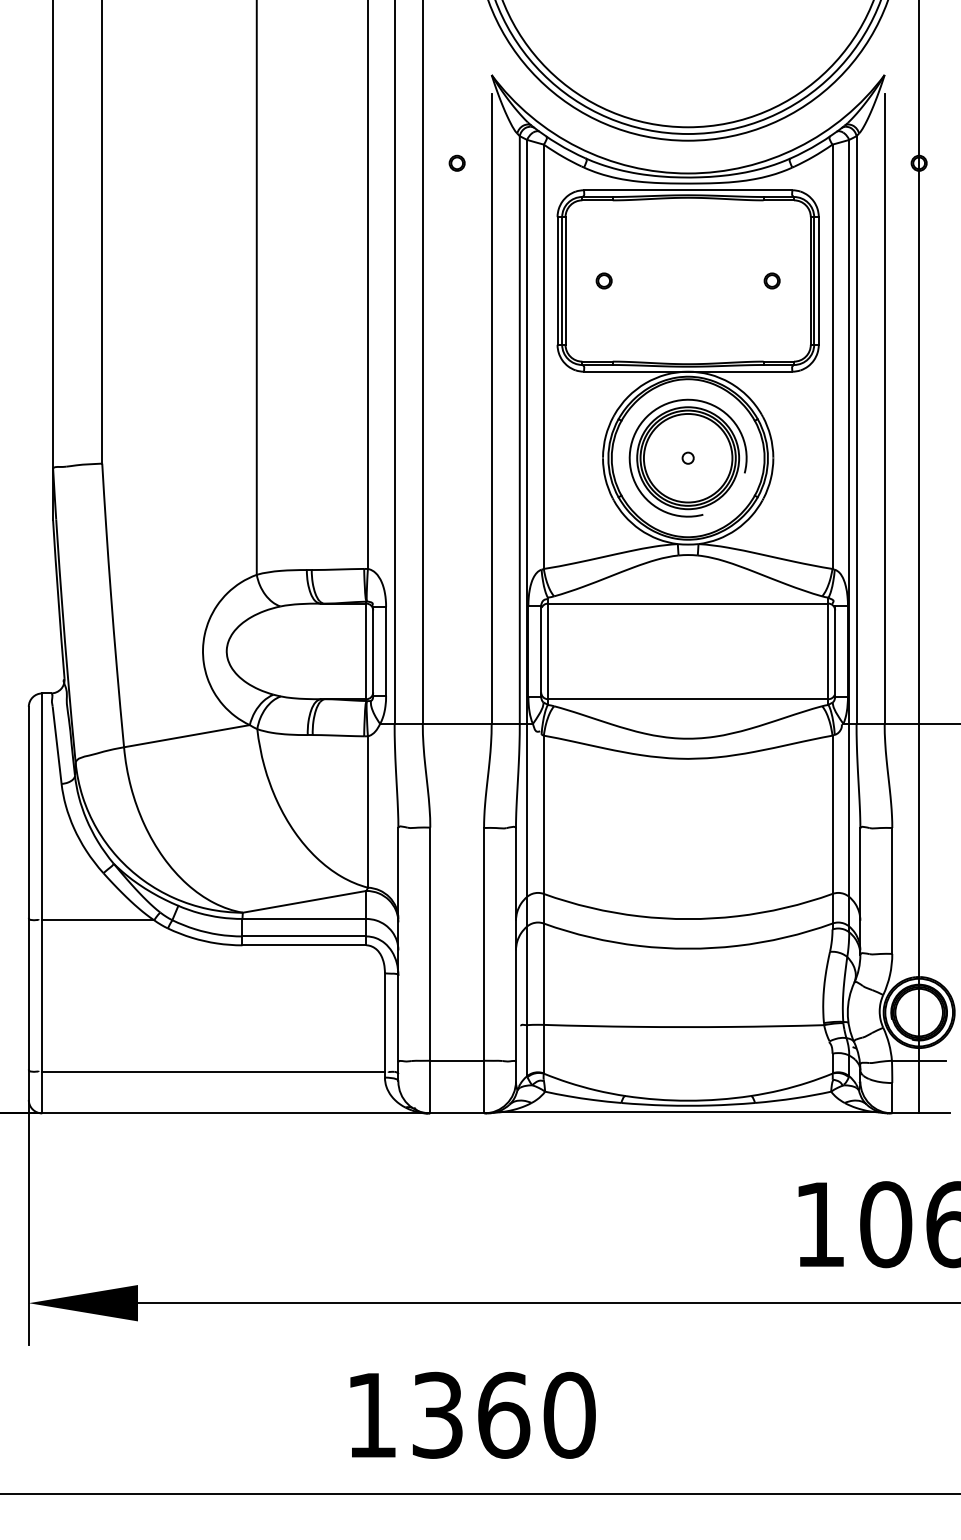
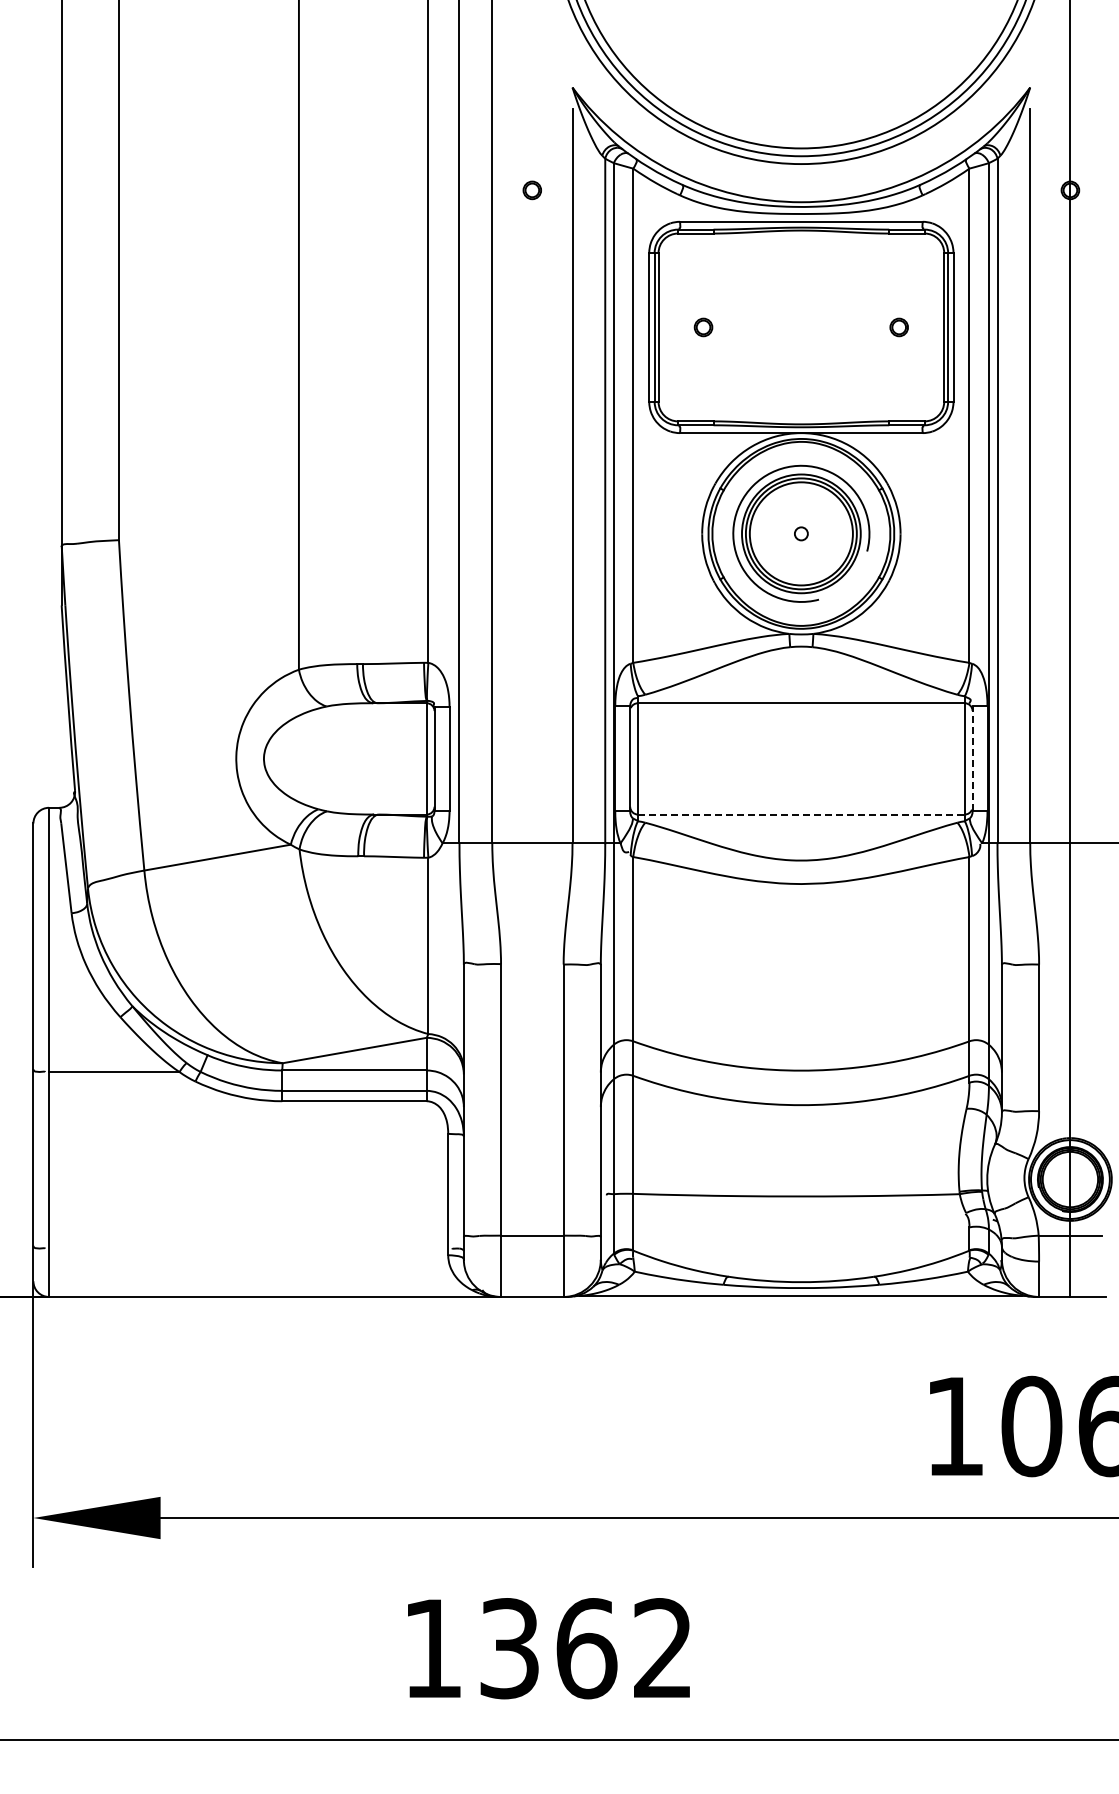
line: (835, 651) -> (972, 758), solid -> dashed
line: (688, 699) -> (801, 814), solid -> dashed
line: (213, 1071) -> (248, 1248), removed
text: (569, 1415) -> (663, 1648), 1360 -> 1362

